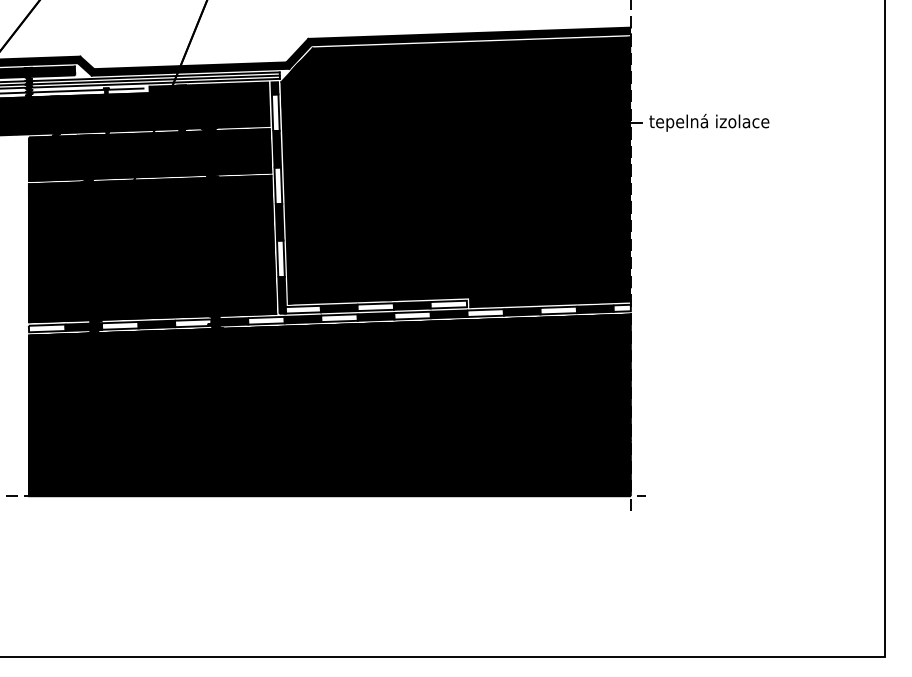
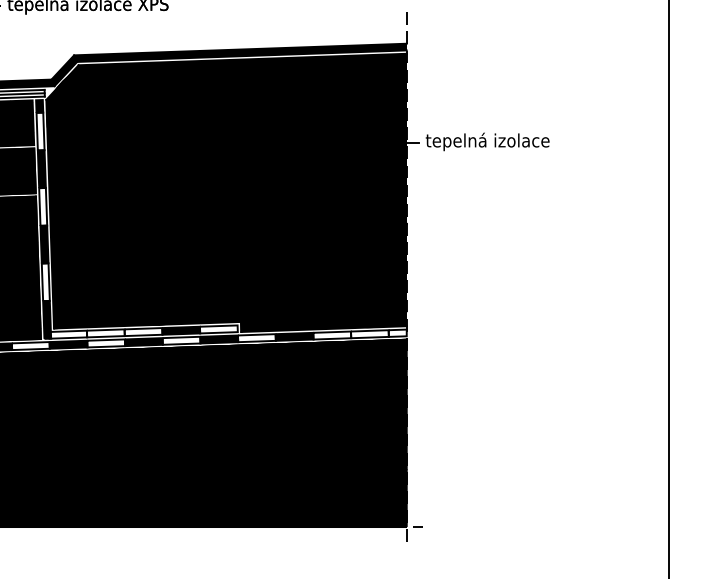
fill: (338, 308) -> (105, 333), removed
fill: (594, 309) -> (369, 334), removed

